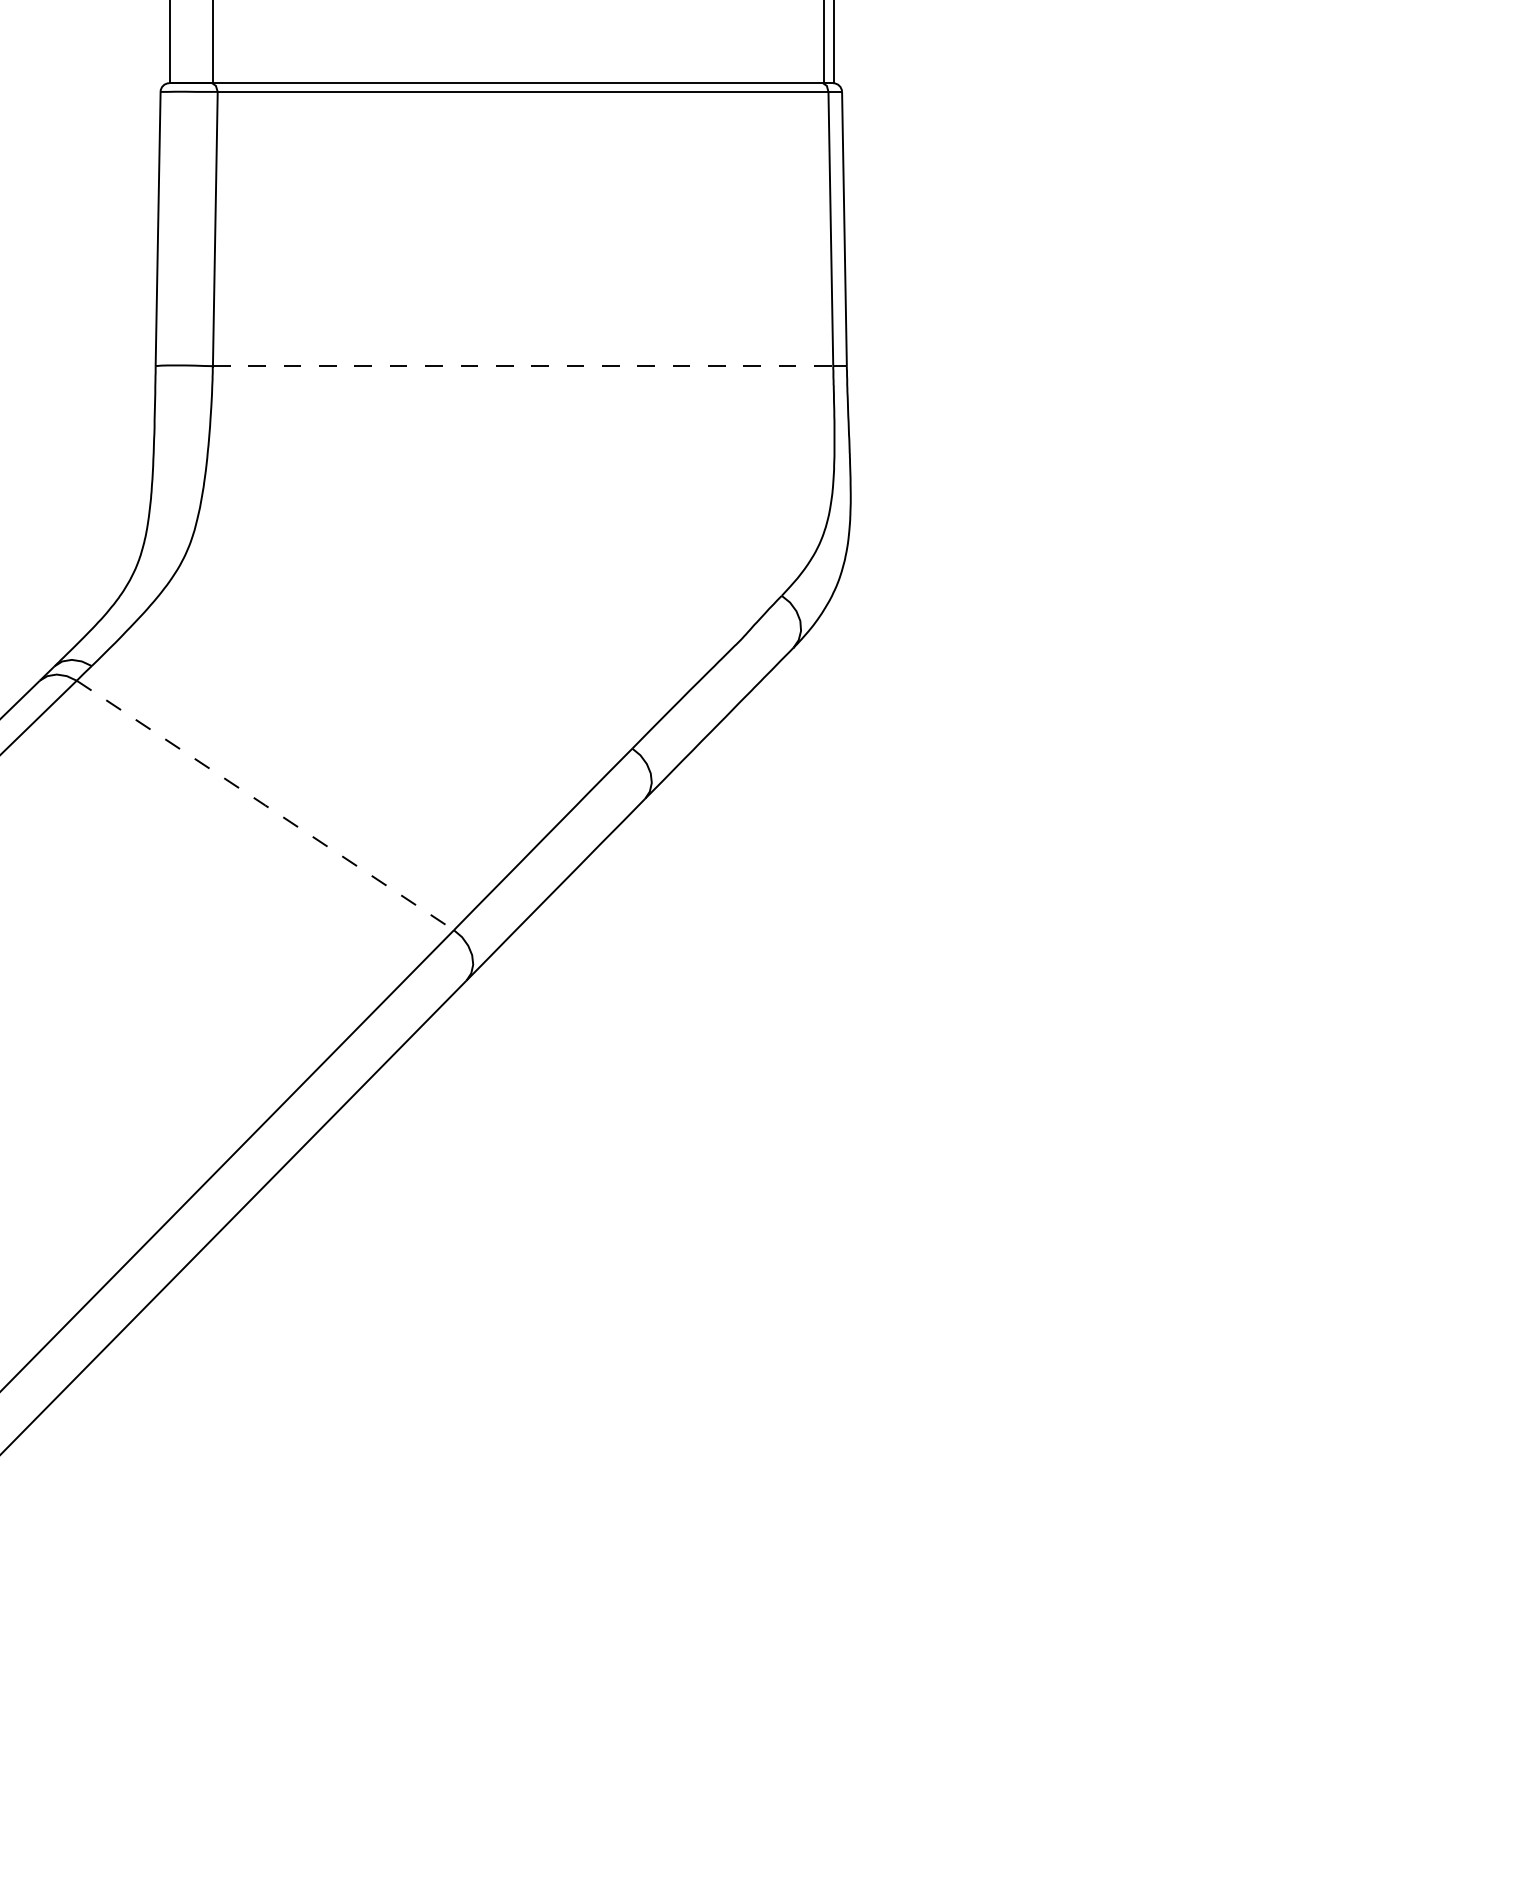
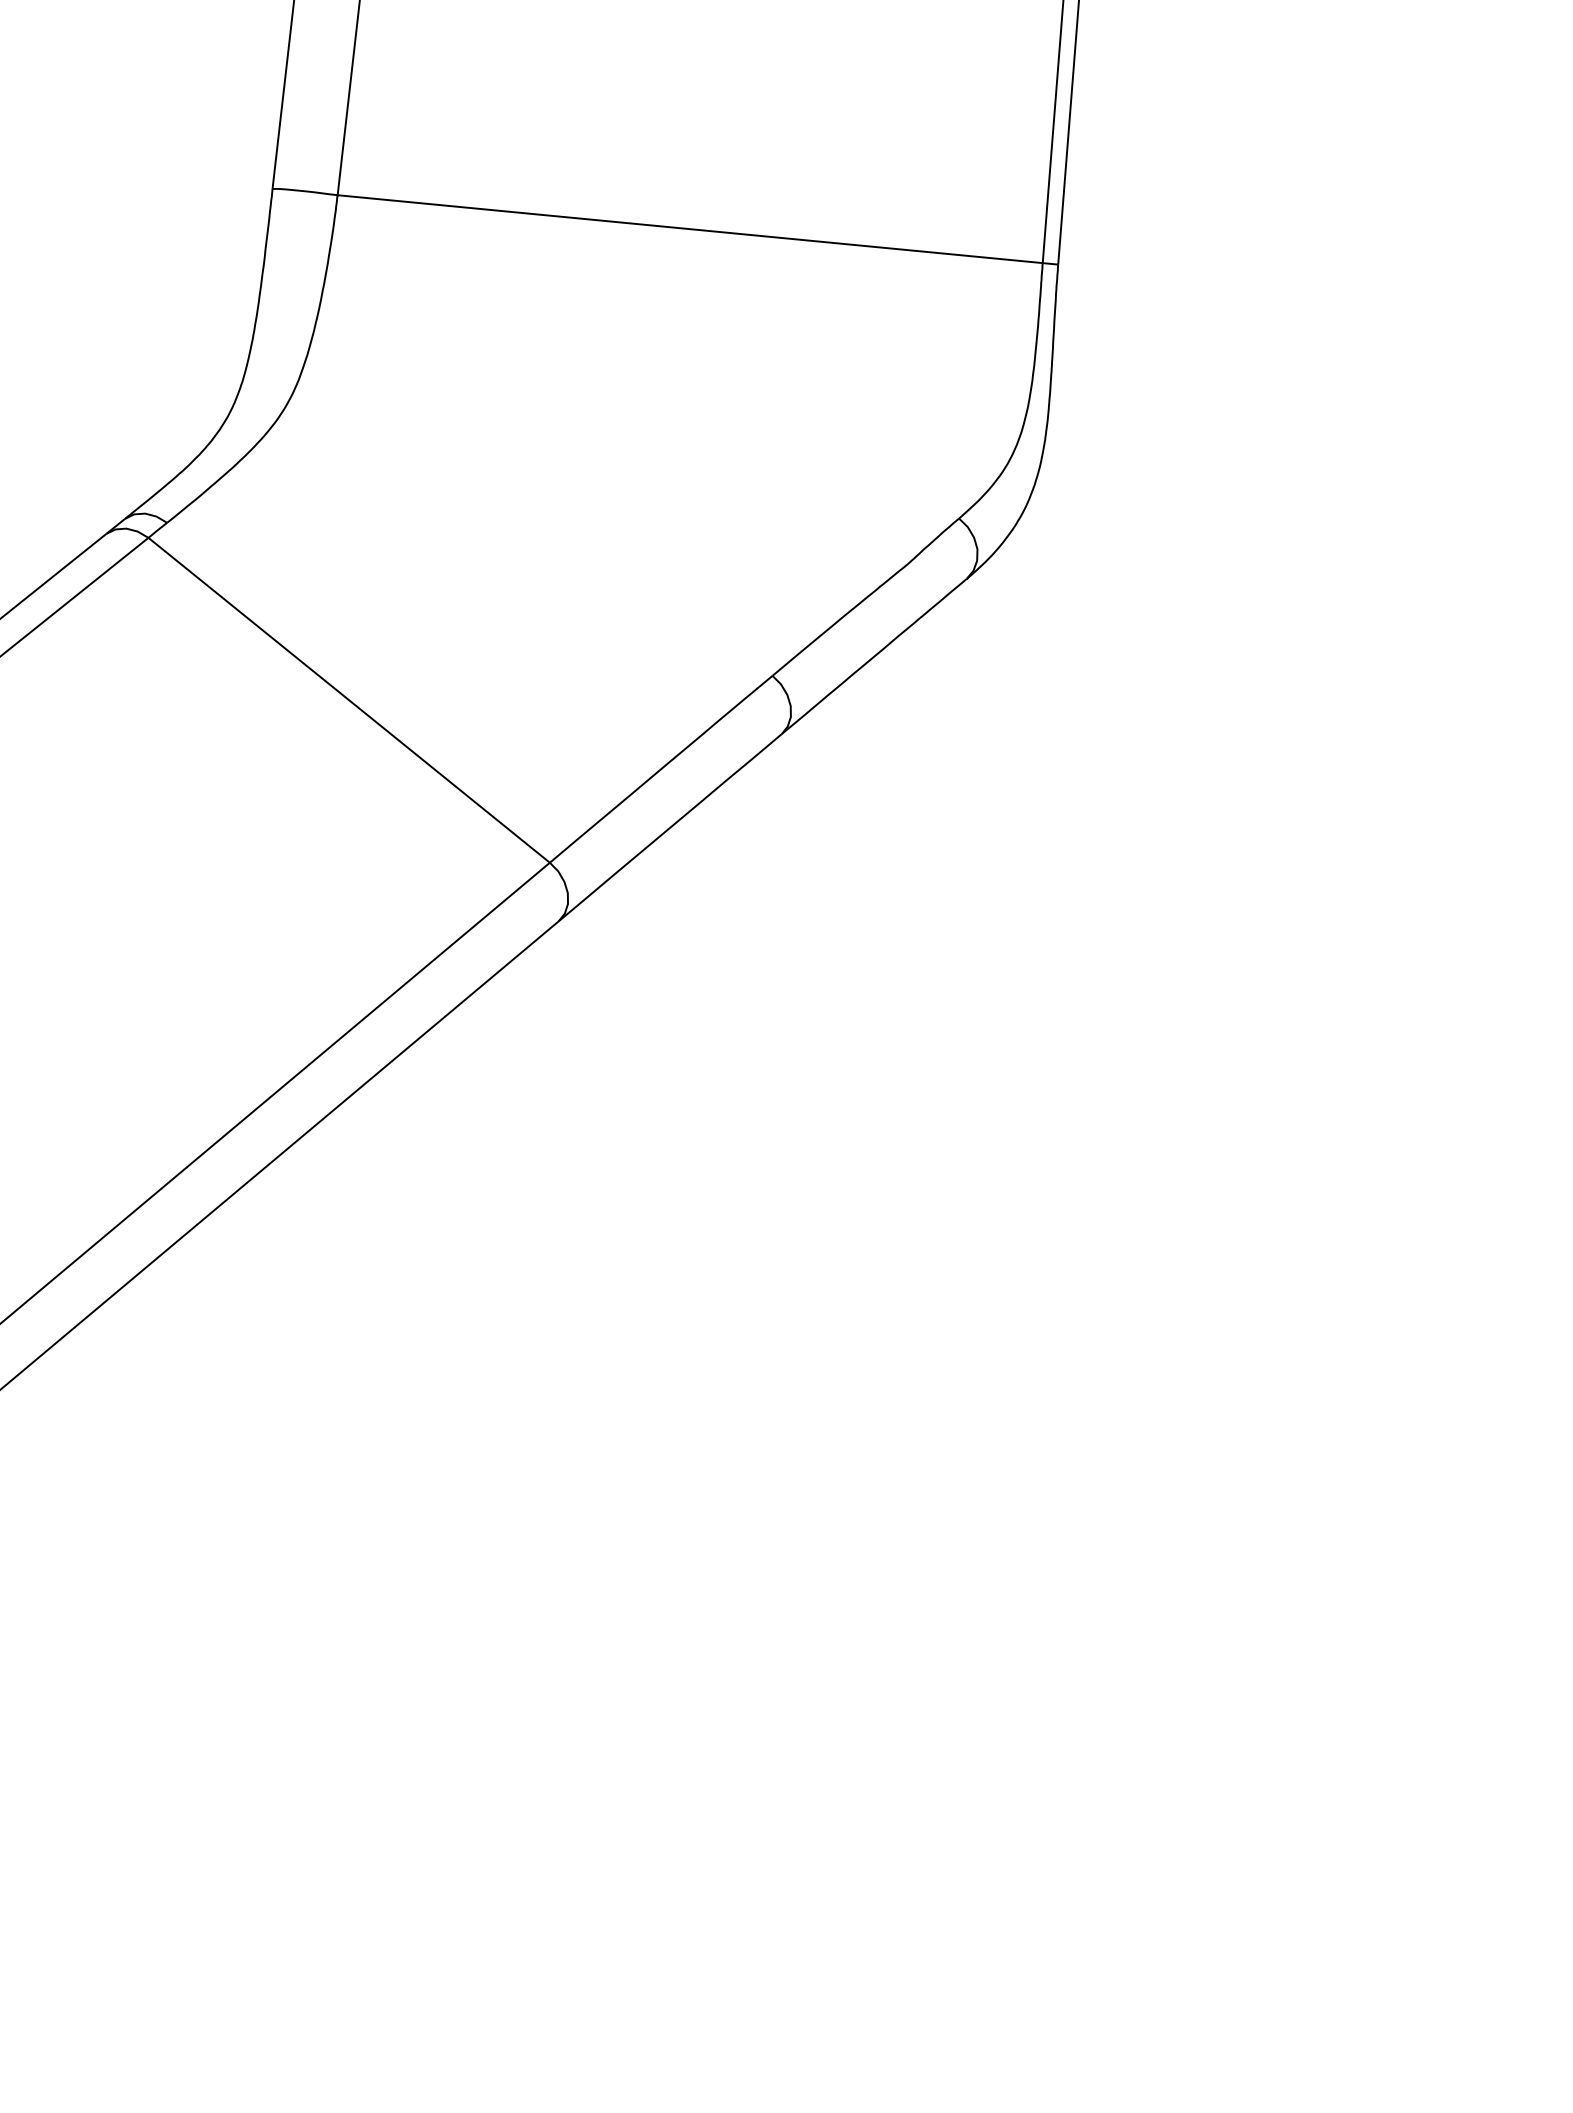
line: (523, 366) -> (690, 229), dashed -> solid
line: (265, 805) -> (349, 700), dashed -> solid

